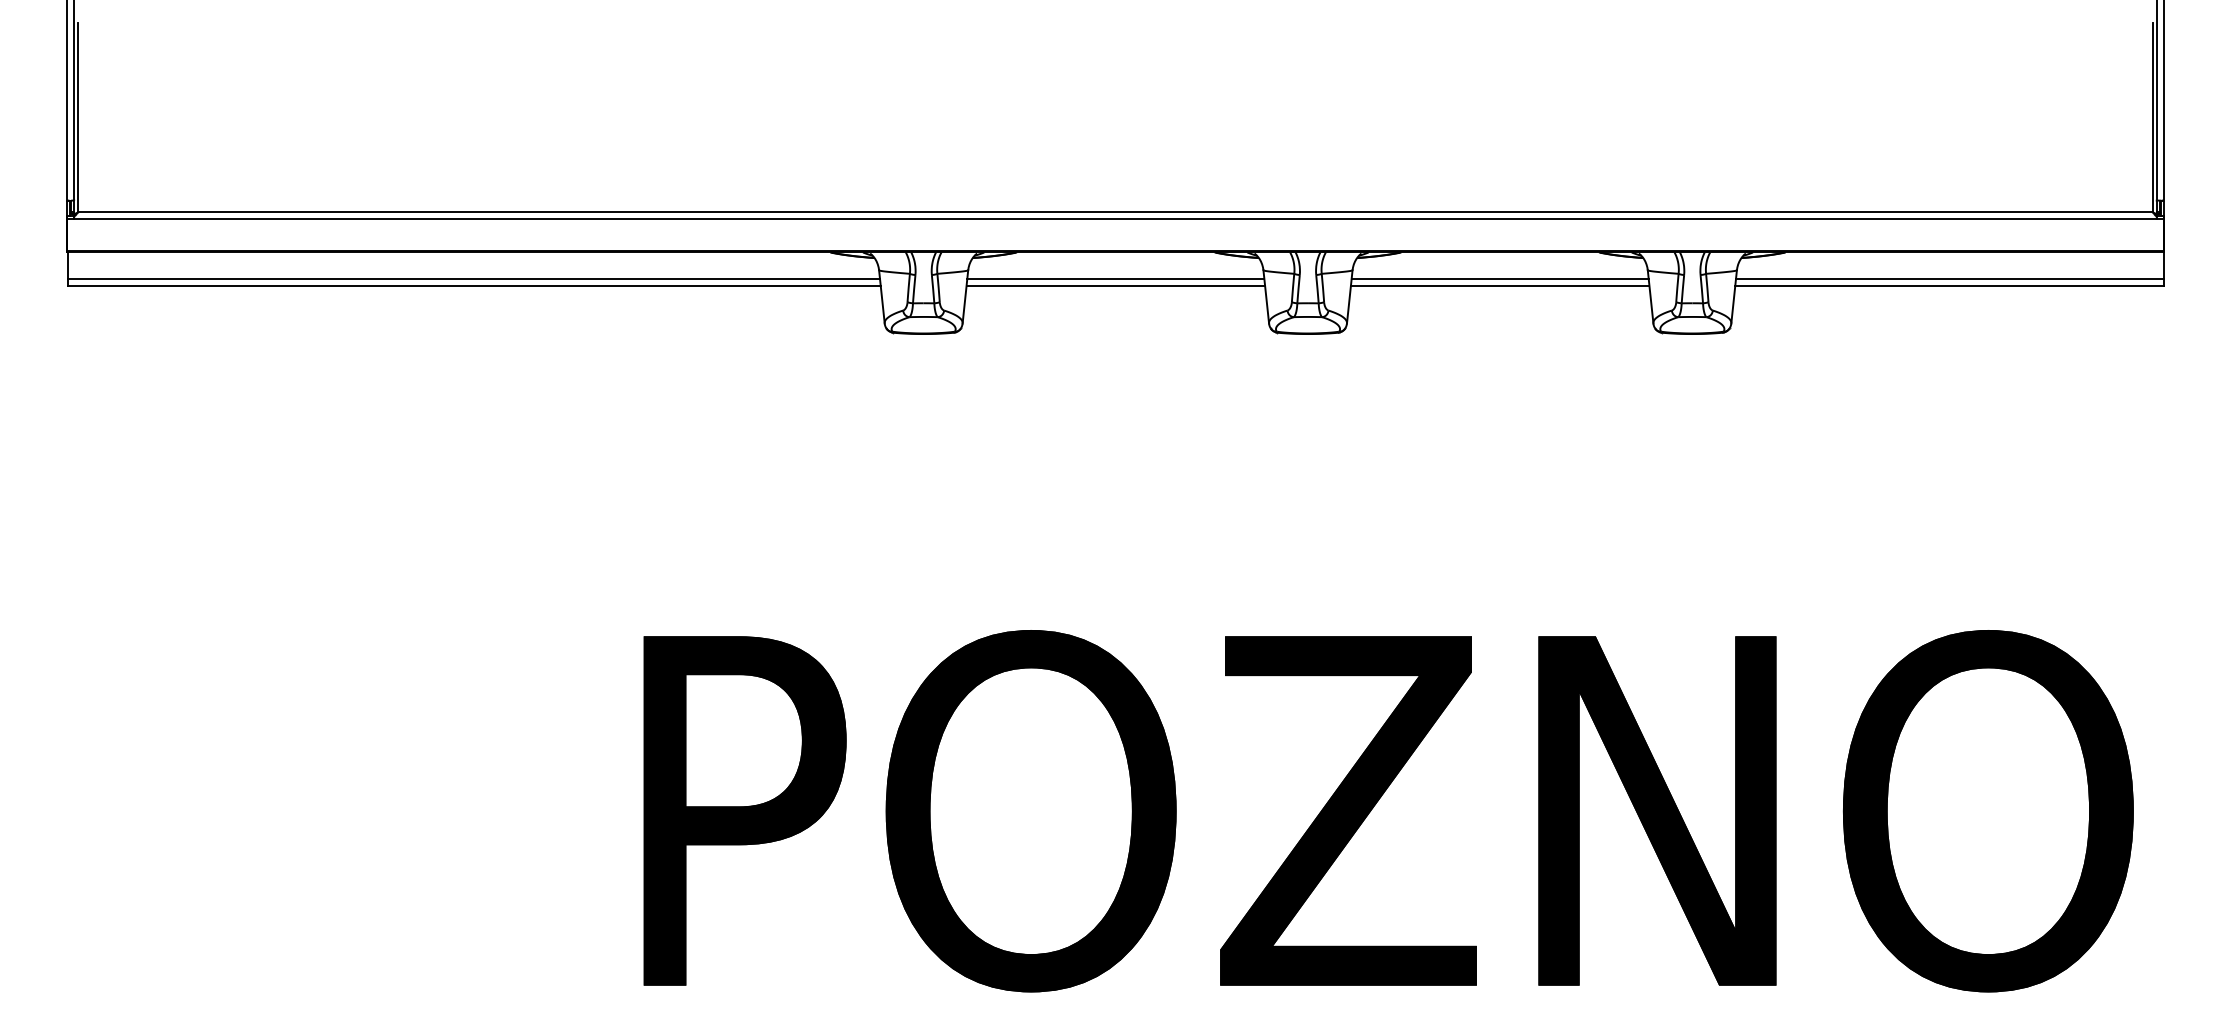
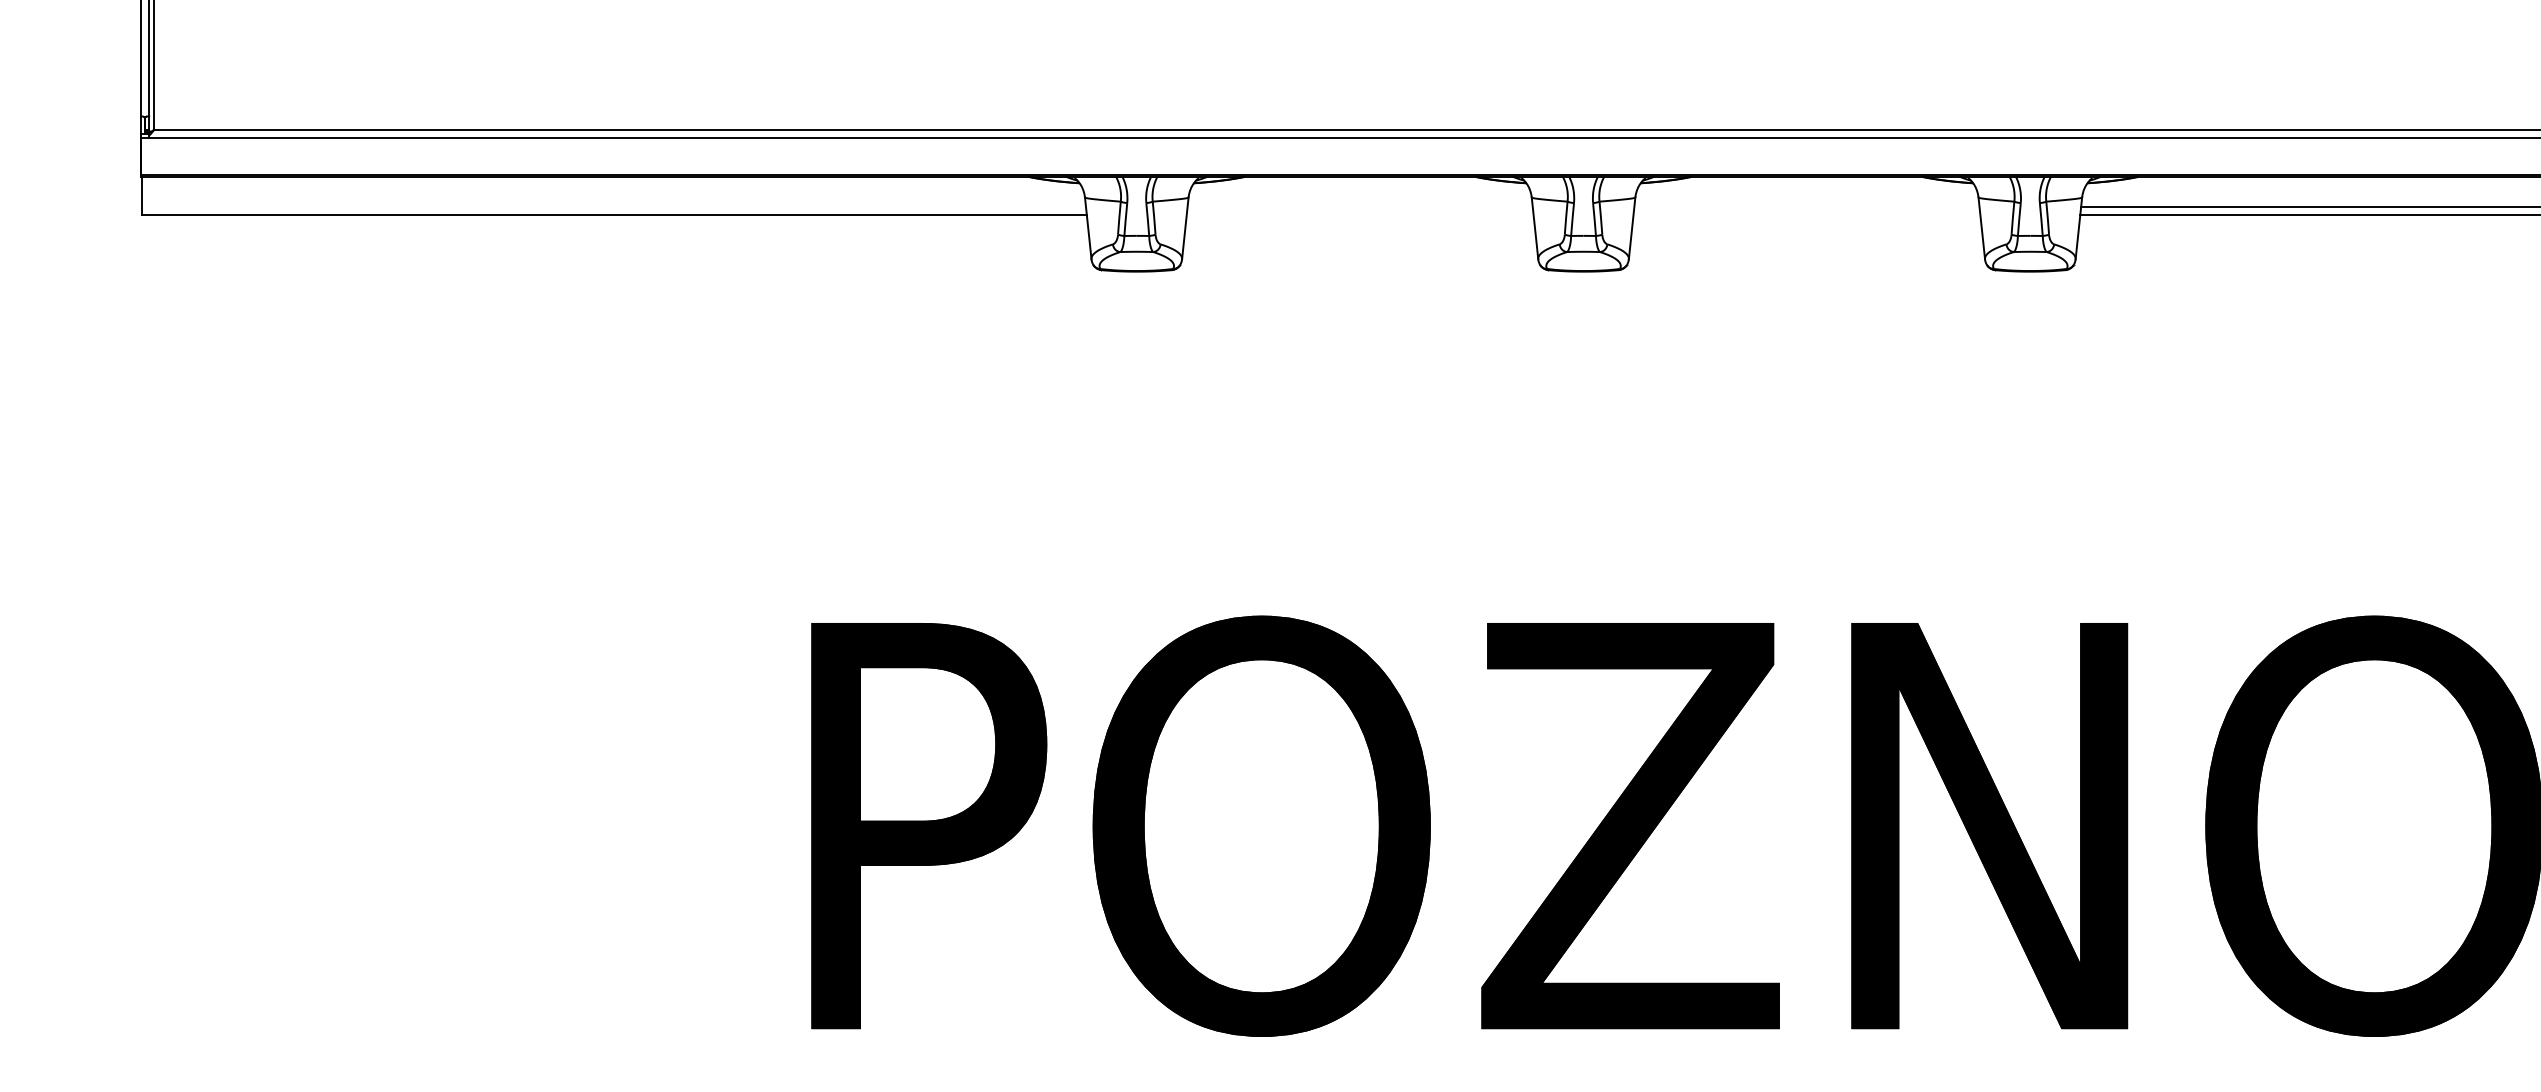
line: (473, 278) -> (613, 207), removed
line: (1115, 278) -> (1359, 207), removed
line: (1499, 278) -> (1806, 207), removed
line: (1115, 285) -> (1359, 215), removed
line: (1499, 285) -> (1806, 215), removed

